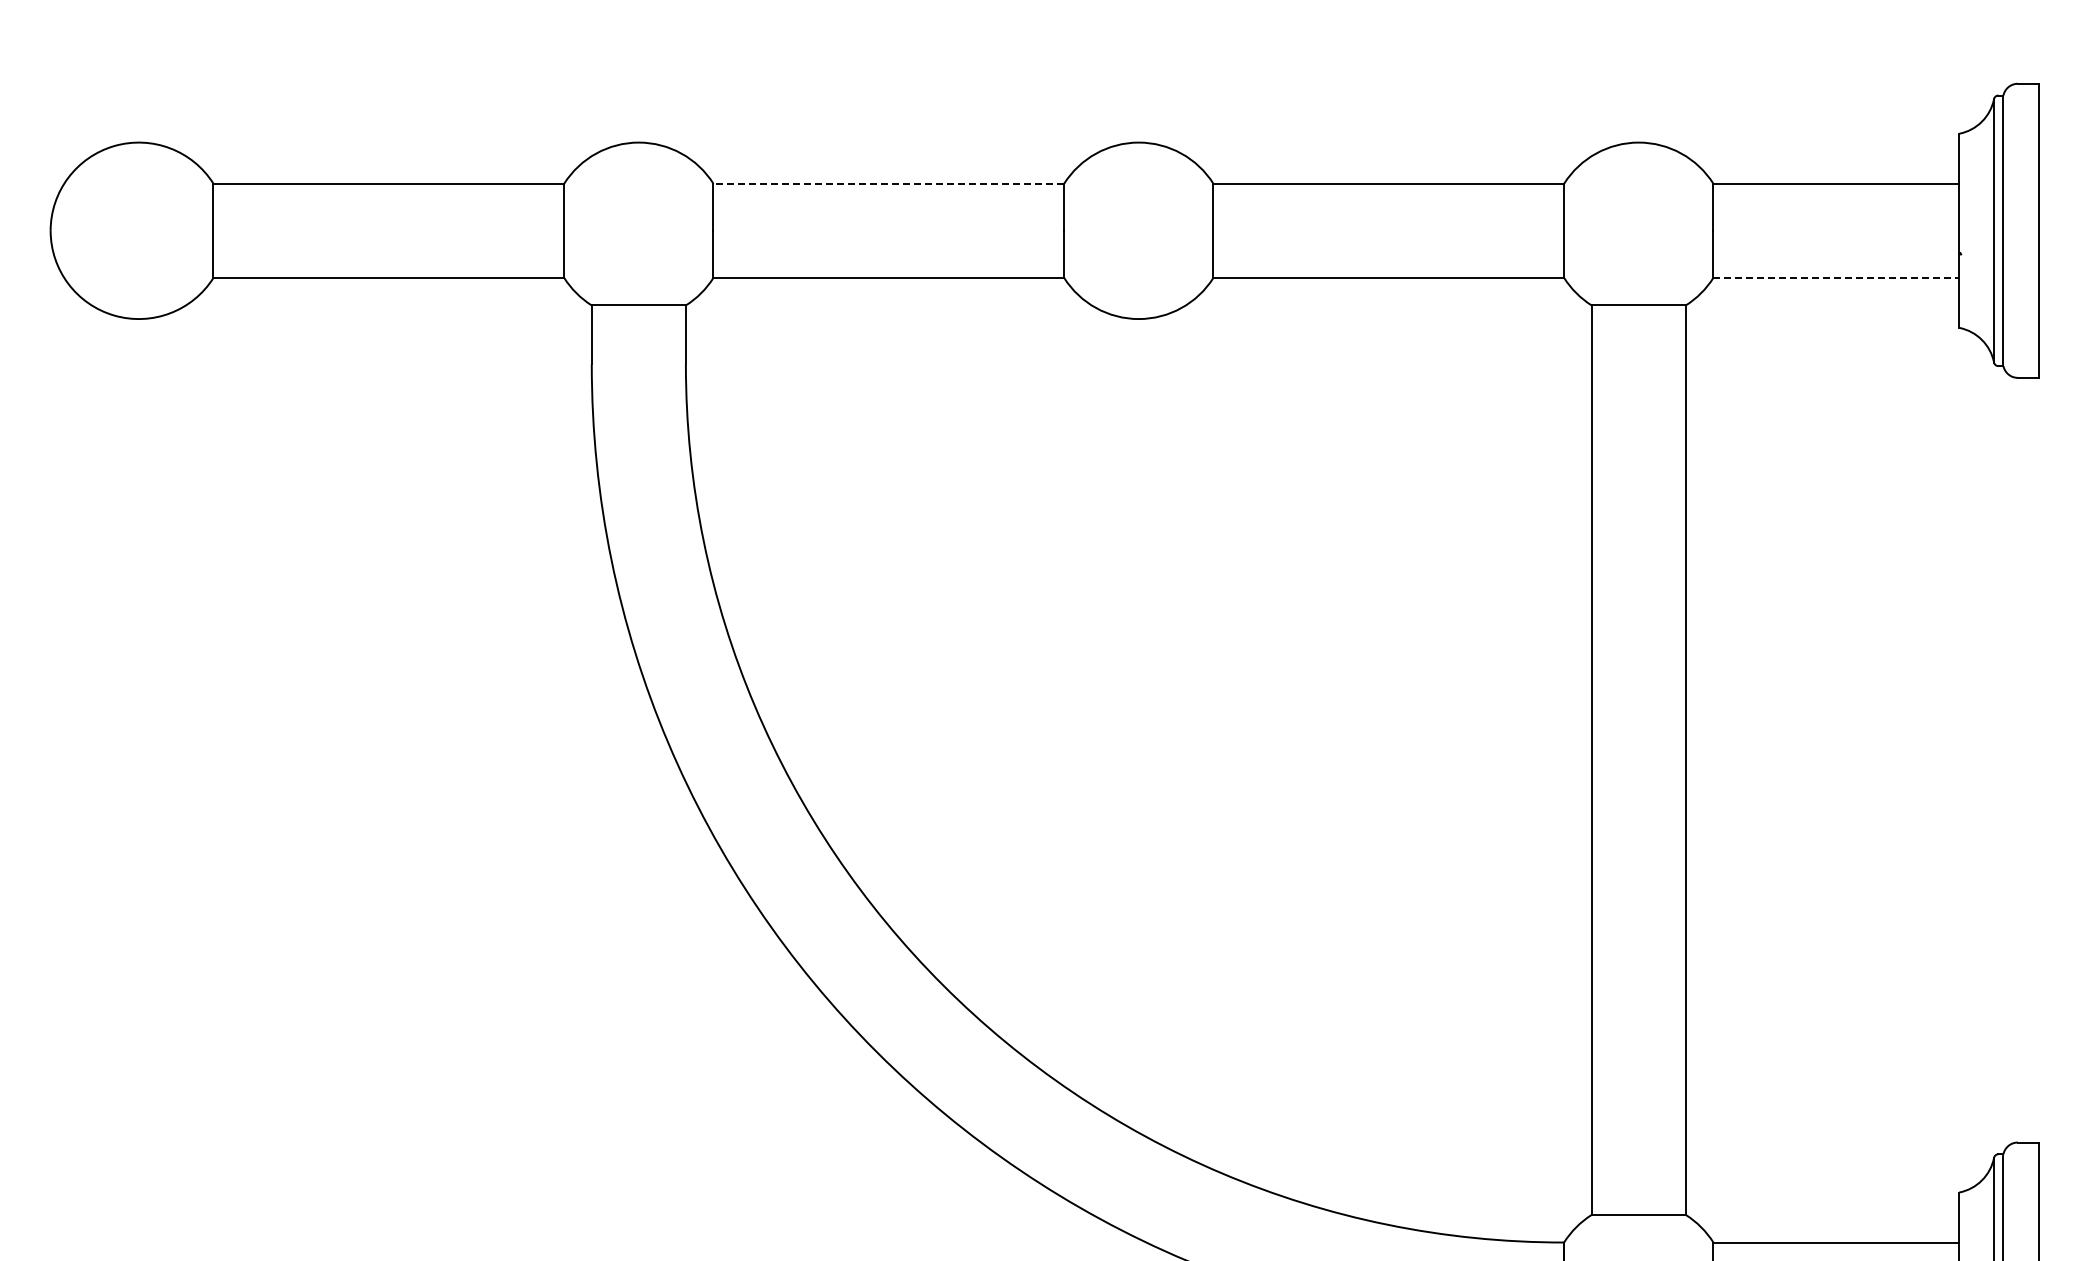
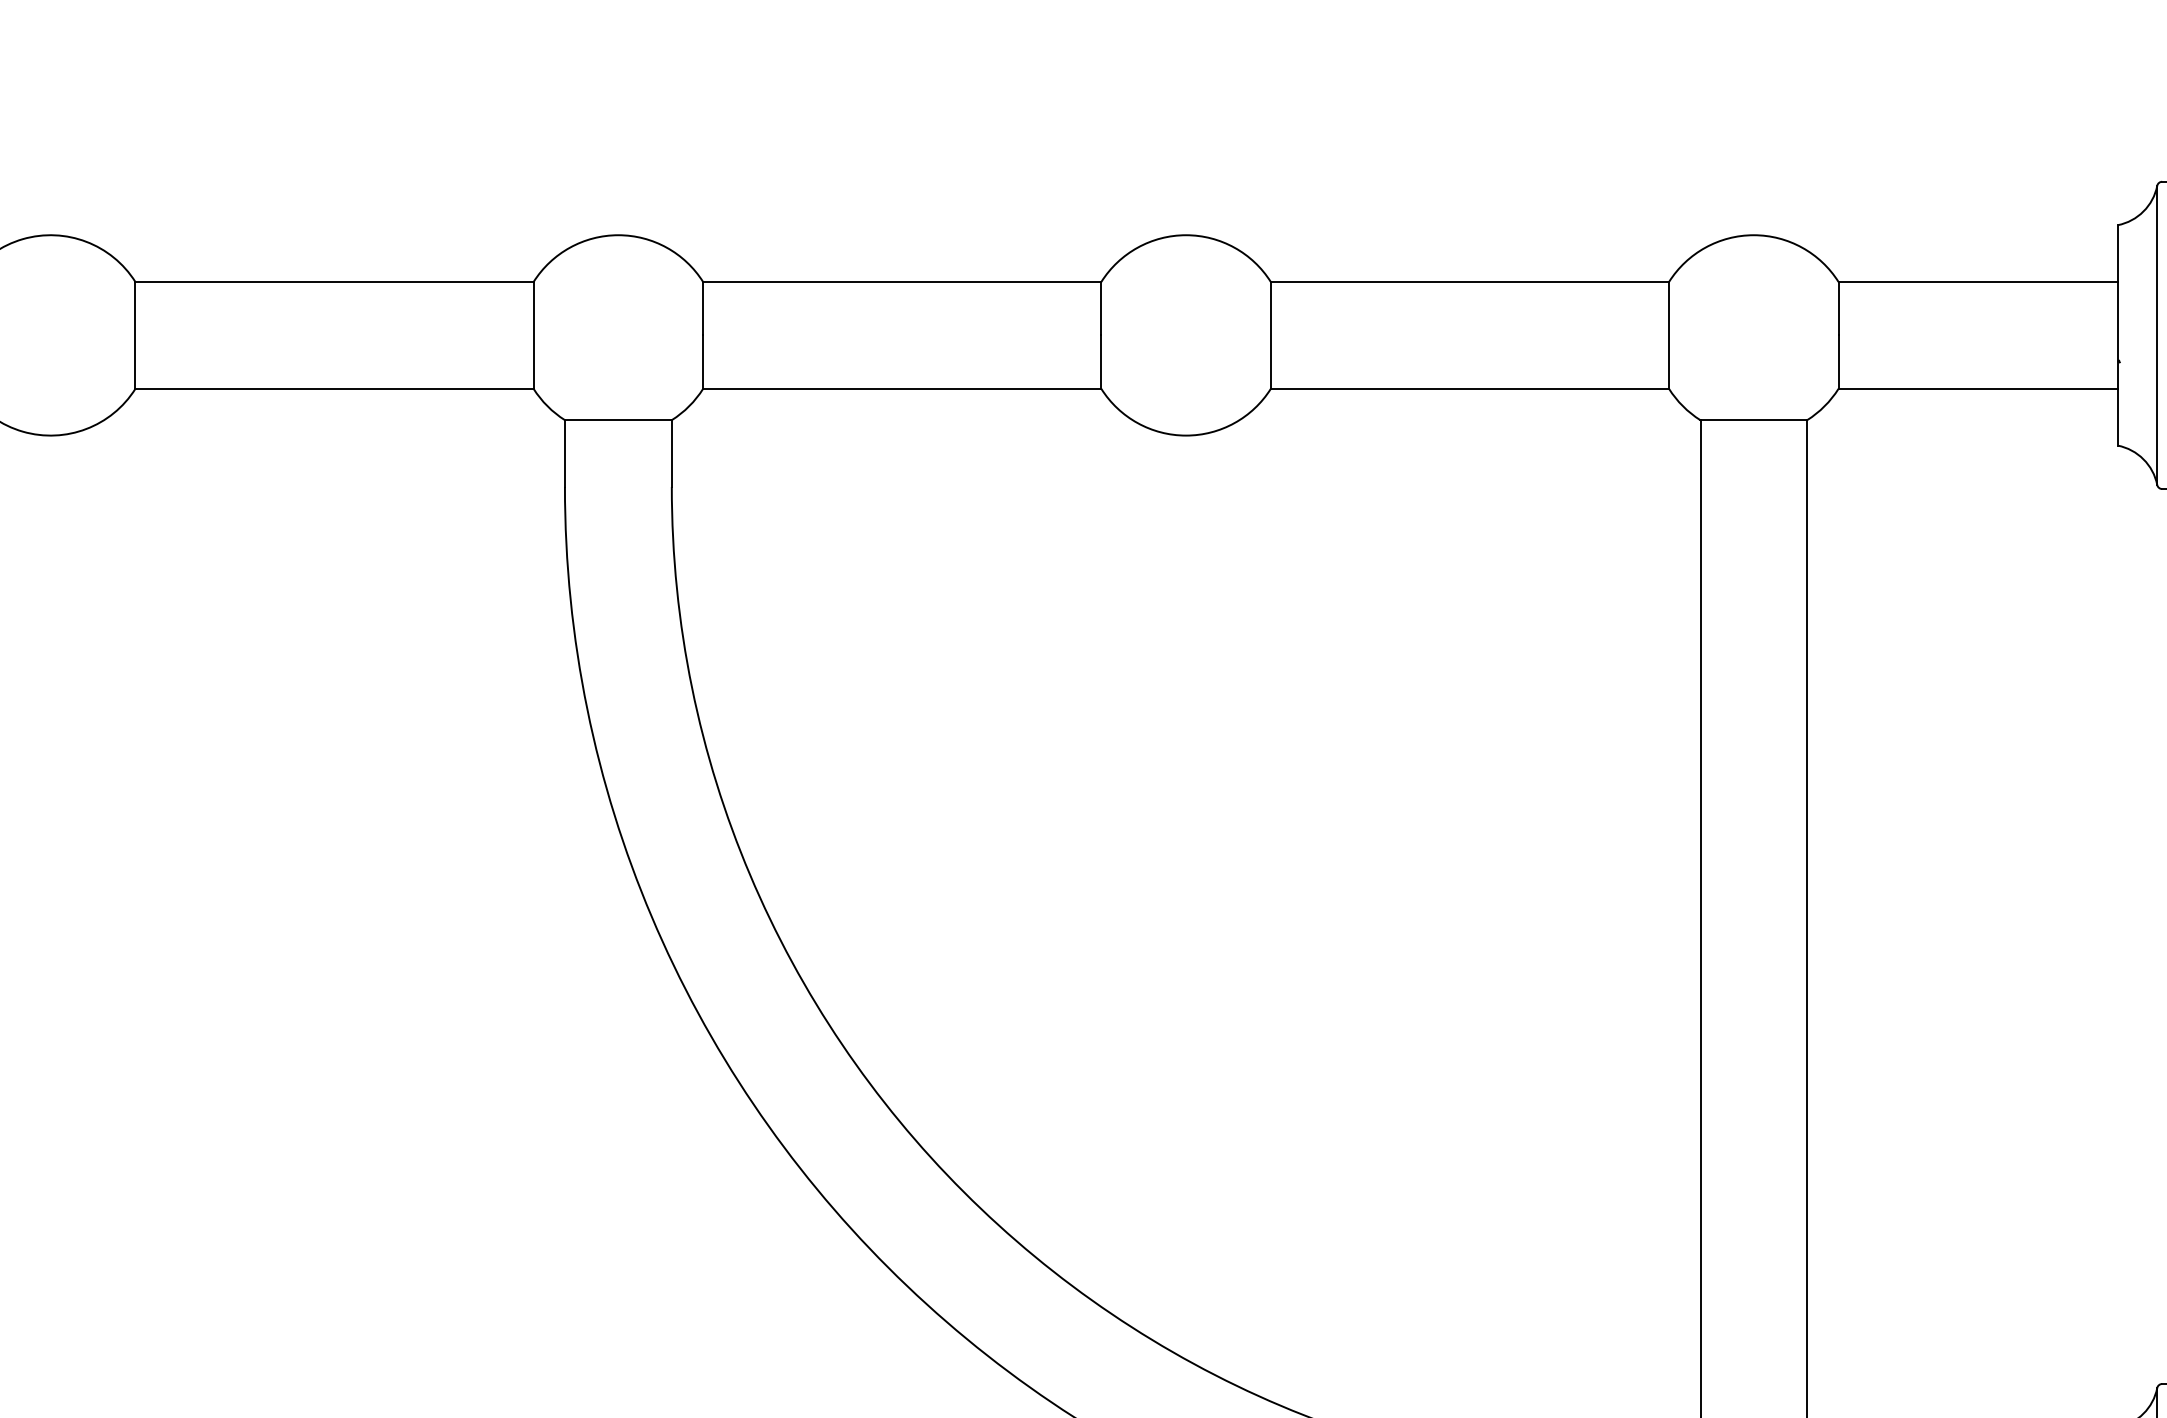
line: (888, 183) -> (901, 281), dashed -> solid
line: (1836, 277) -> (1978, 388), dashed -> solid

